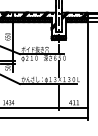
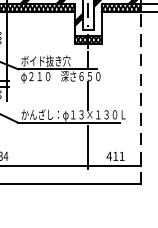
line: (88, 72) -> (141, 102), solid -> dashed

